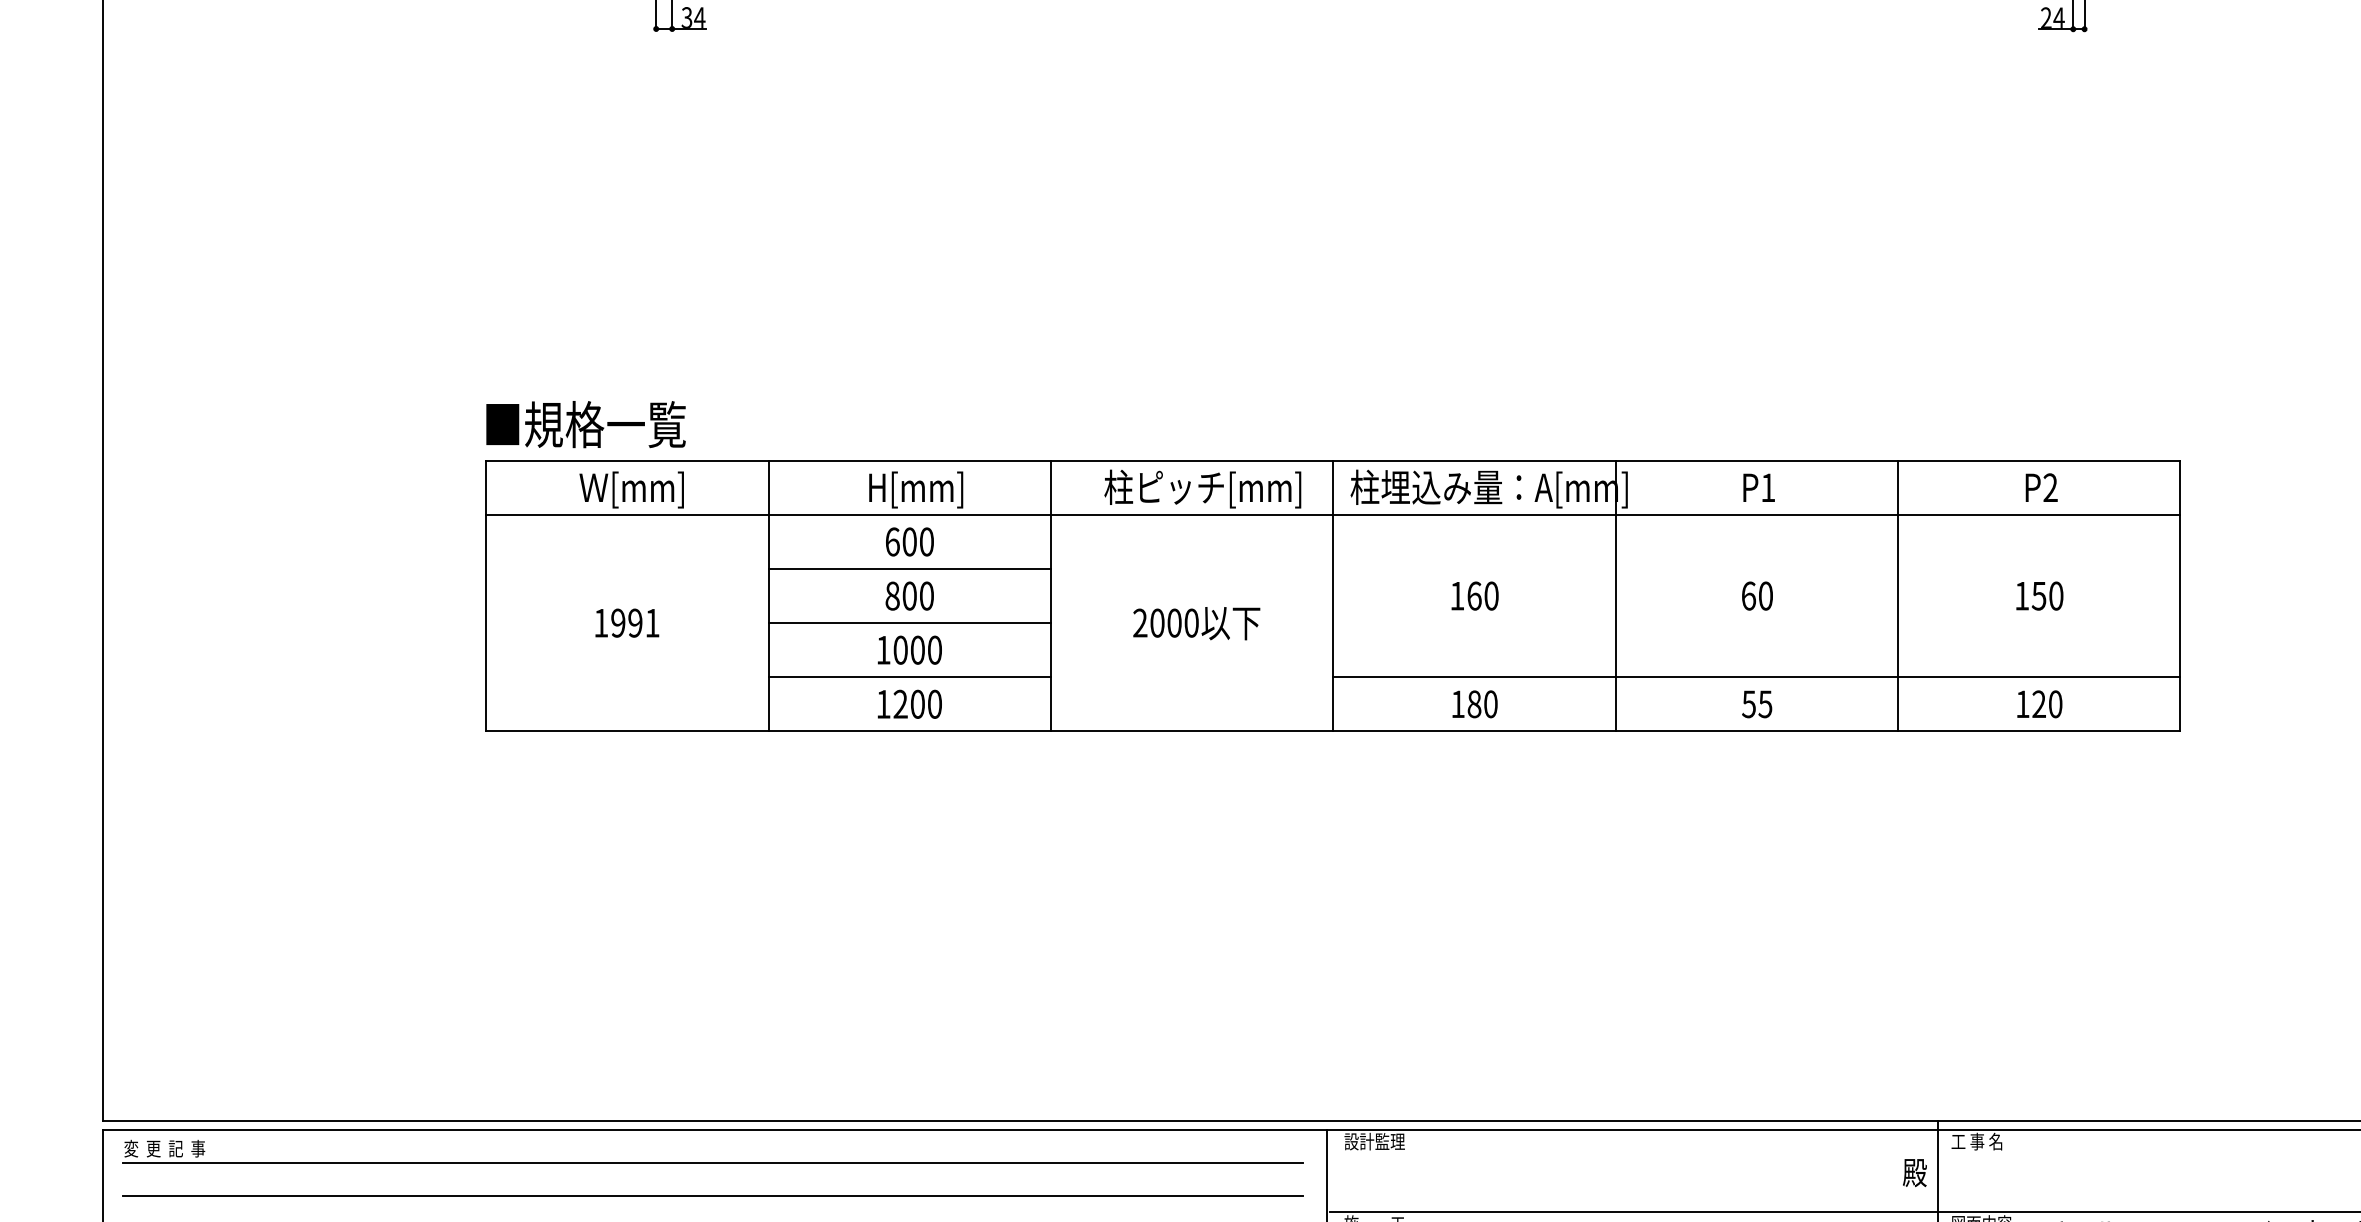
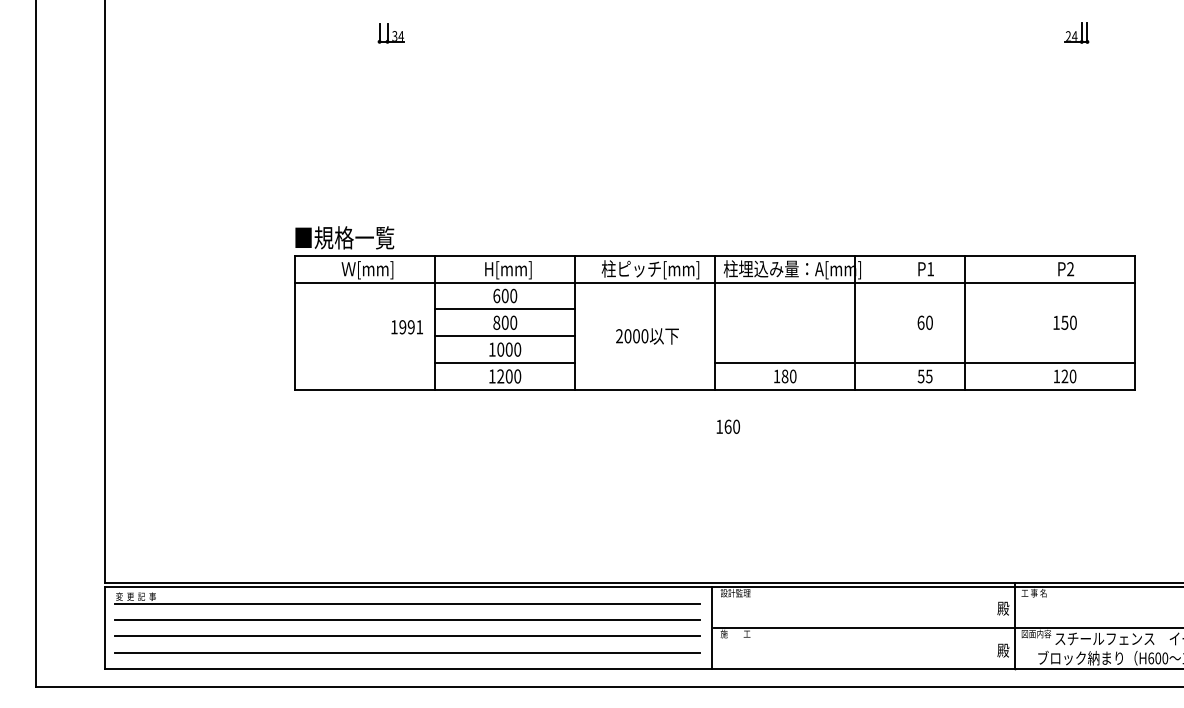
text: (1473, 595) -> (727, 426), moved
line: (1897, 595) -> (964, 322), moved
text: (625, 623) -> (406, 327), moved

